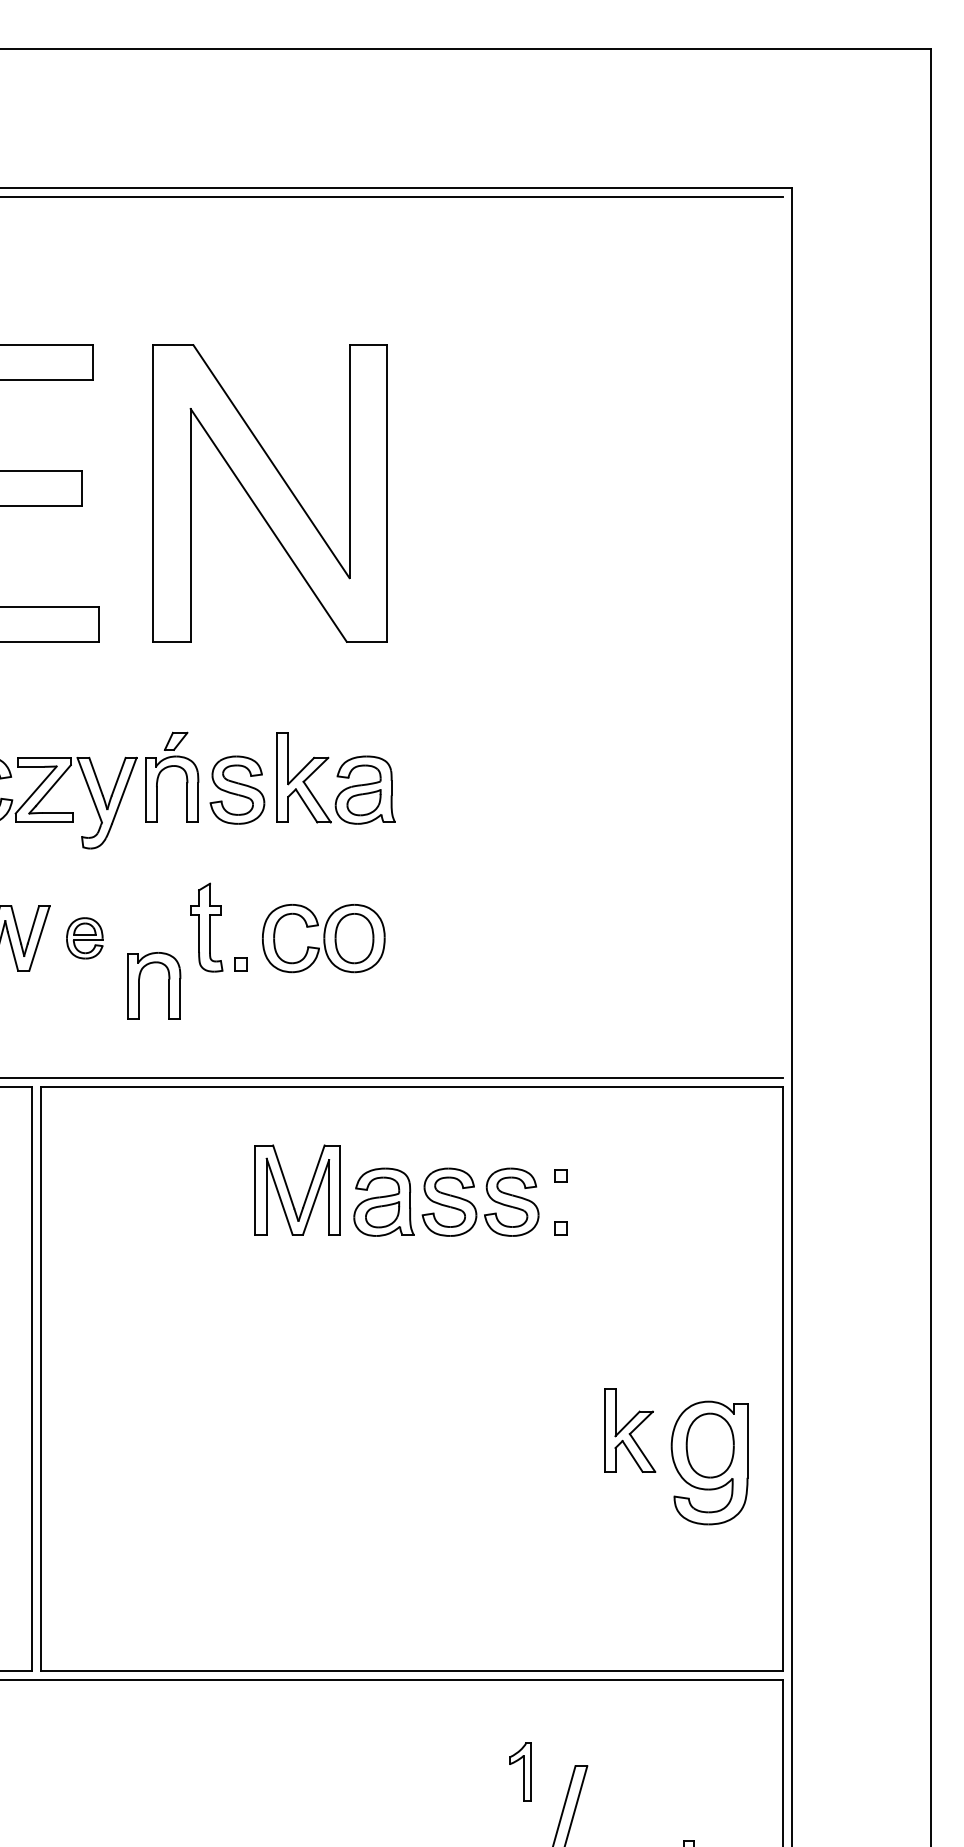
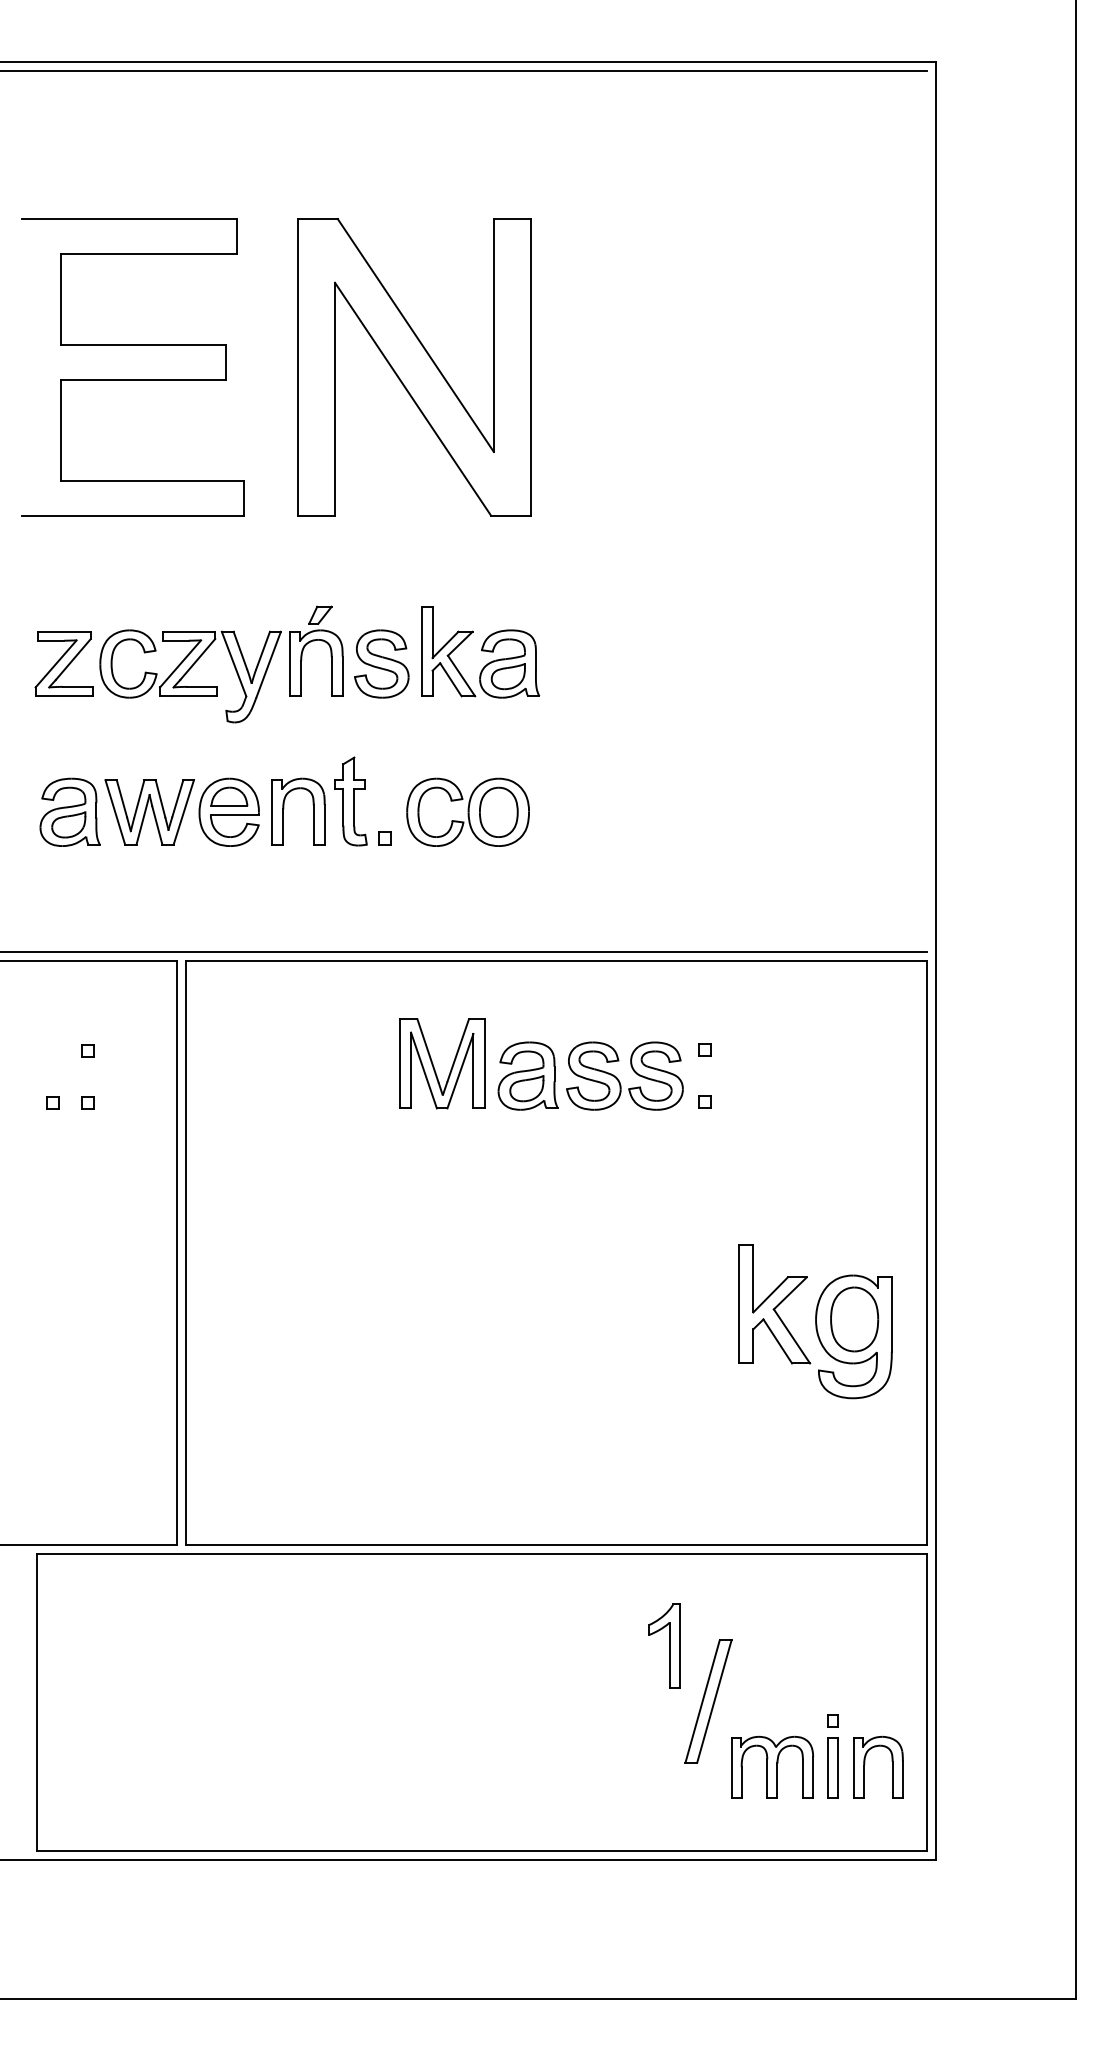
part: (84, 937) -> (228, 811), size x1.67
part: (140, 982) -> (284, 808), moved
part: (630, 1430) -> (774, 1304), size x1.43
part: (520, 1771) -> (664, 1645), size x1.43

